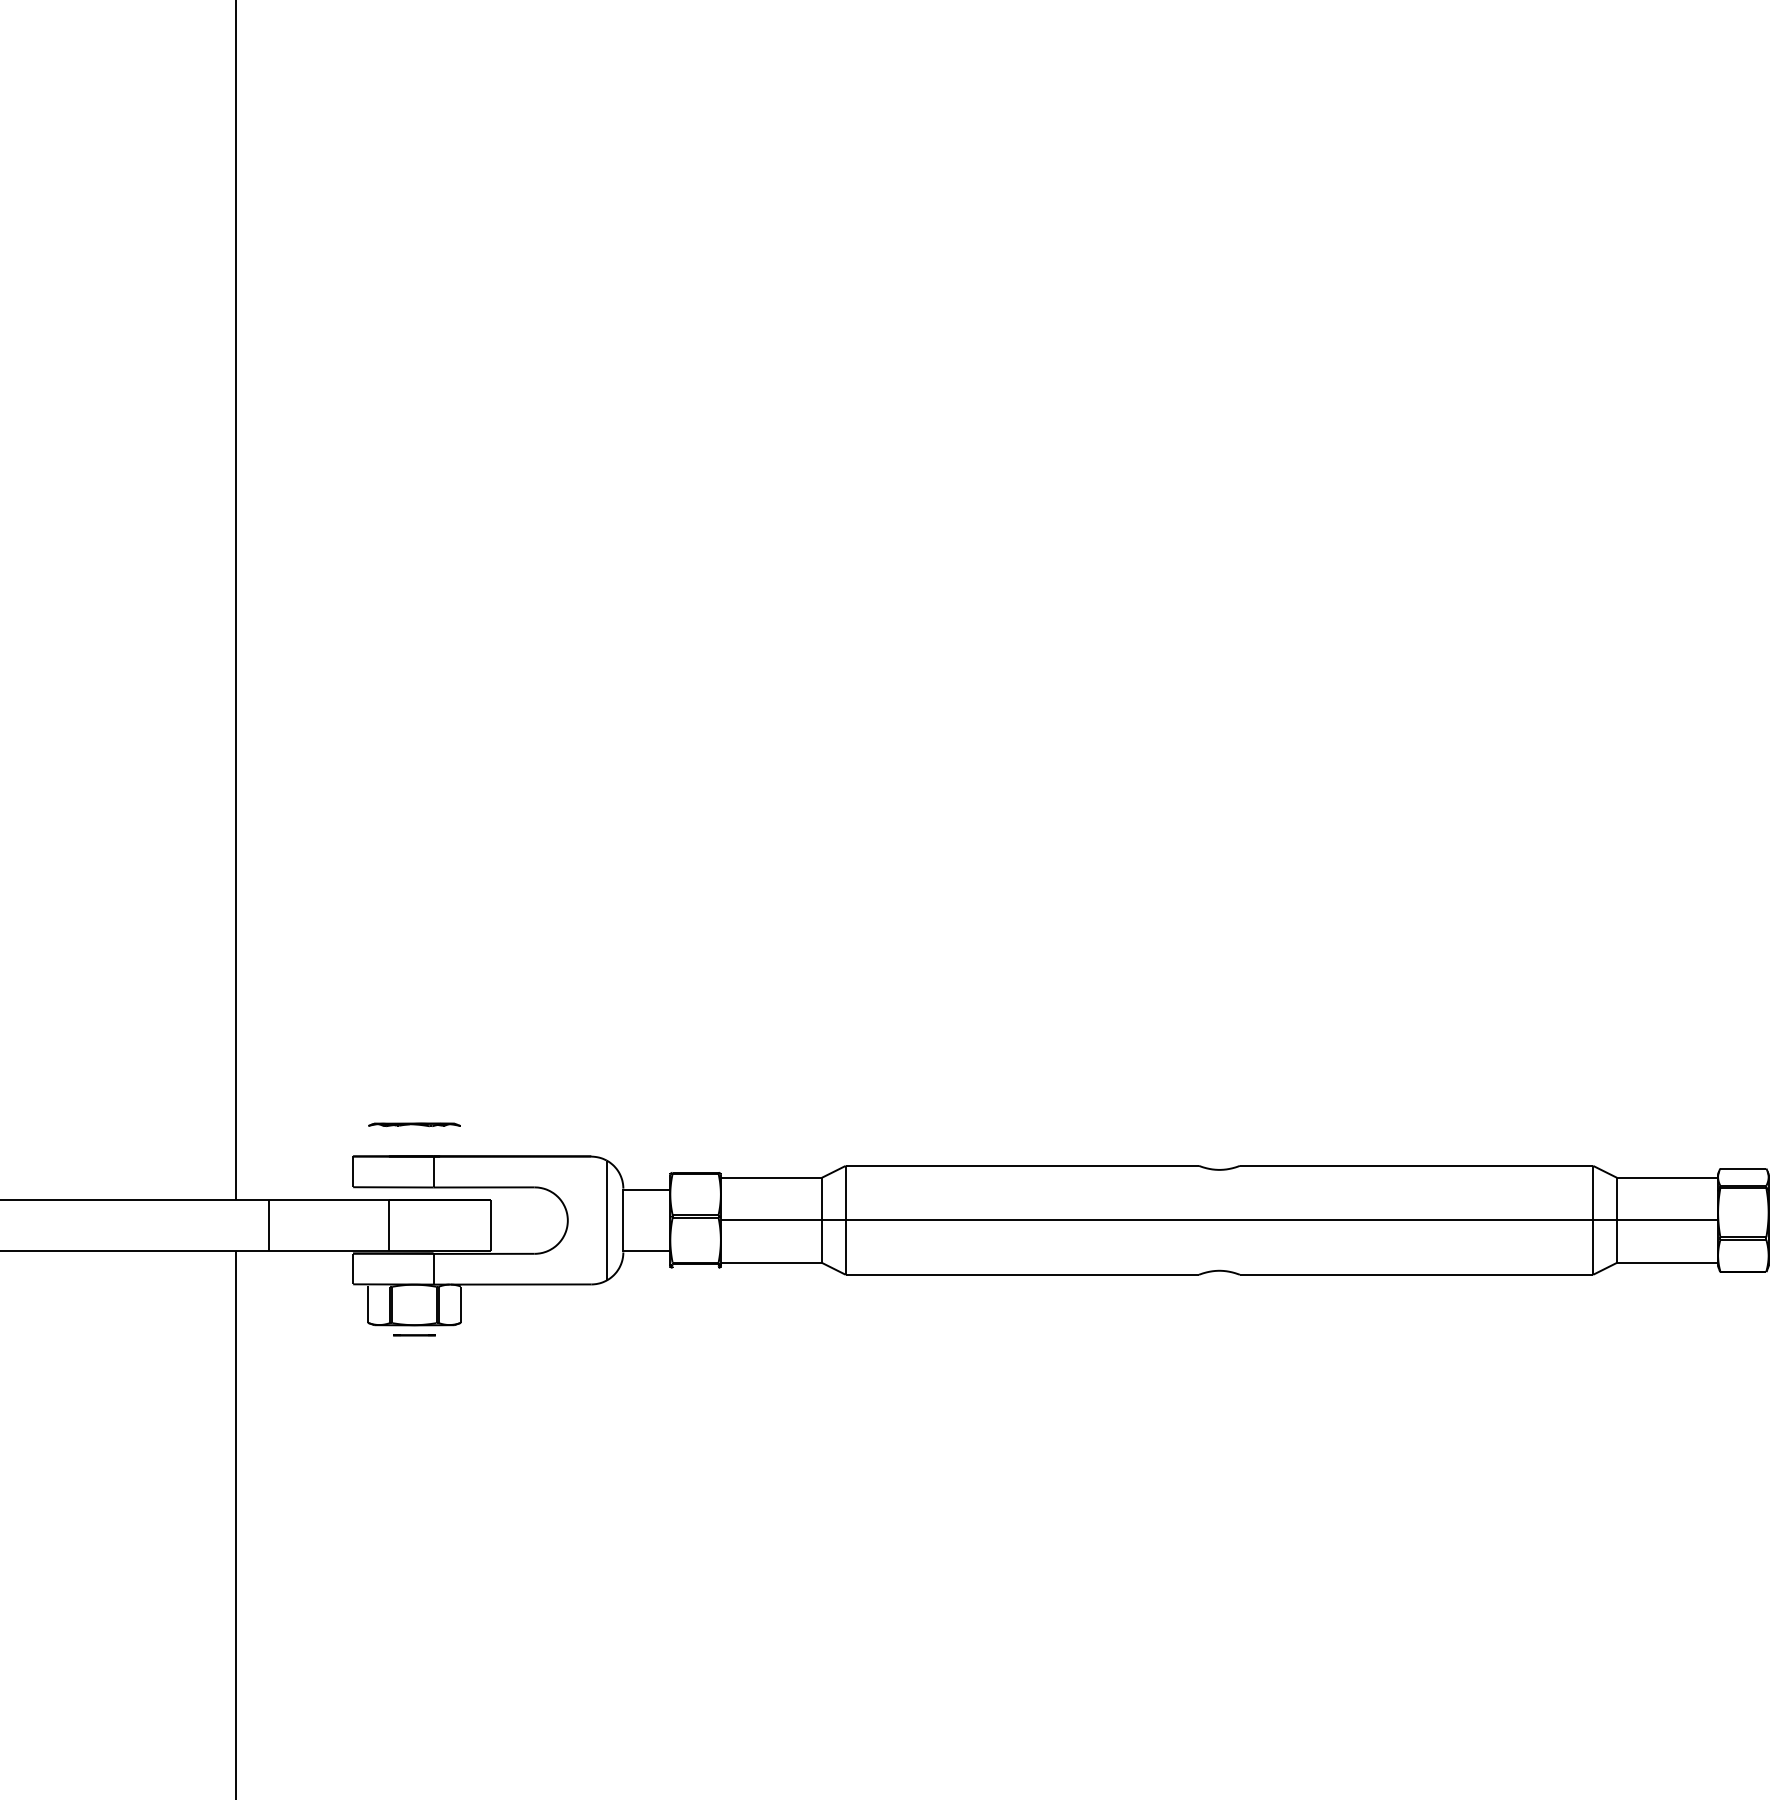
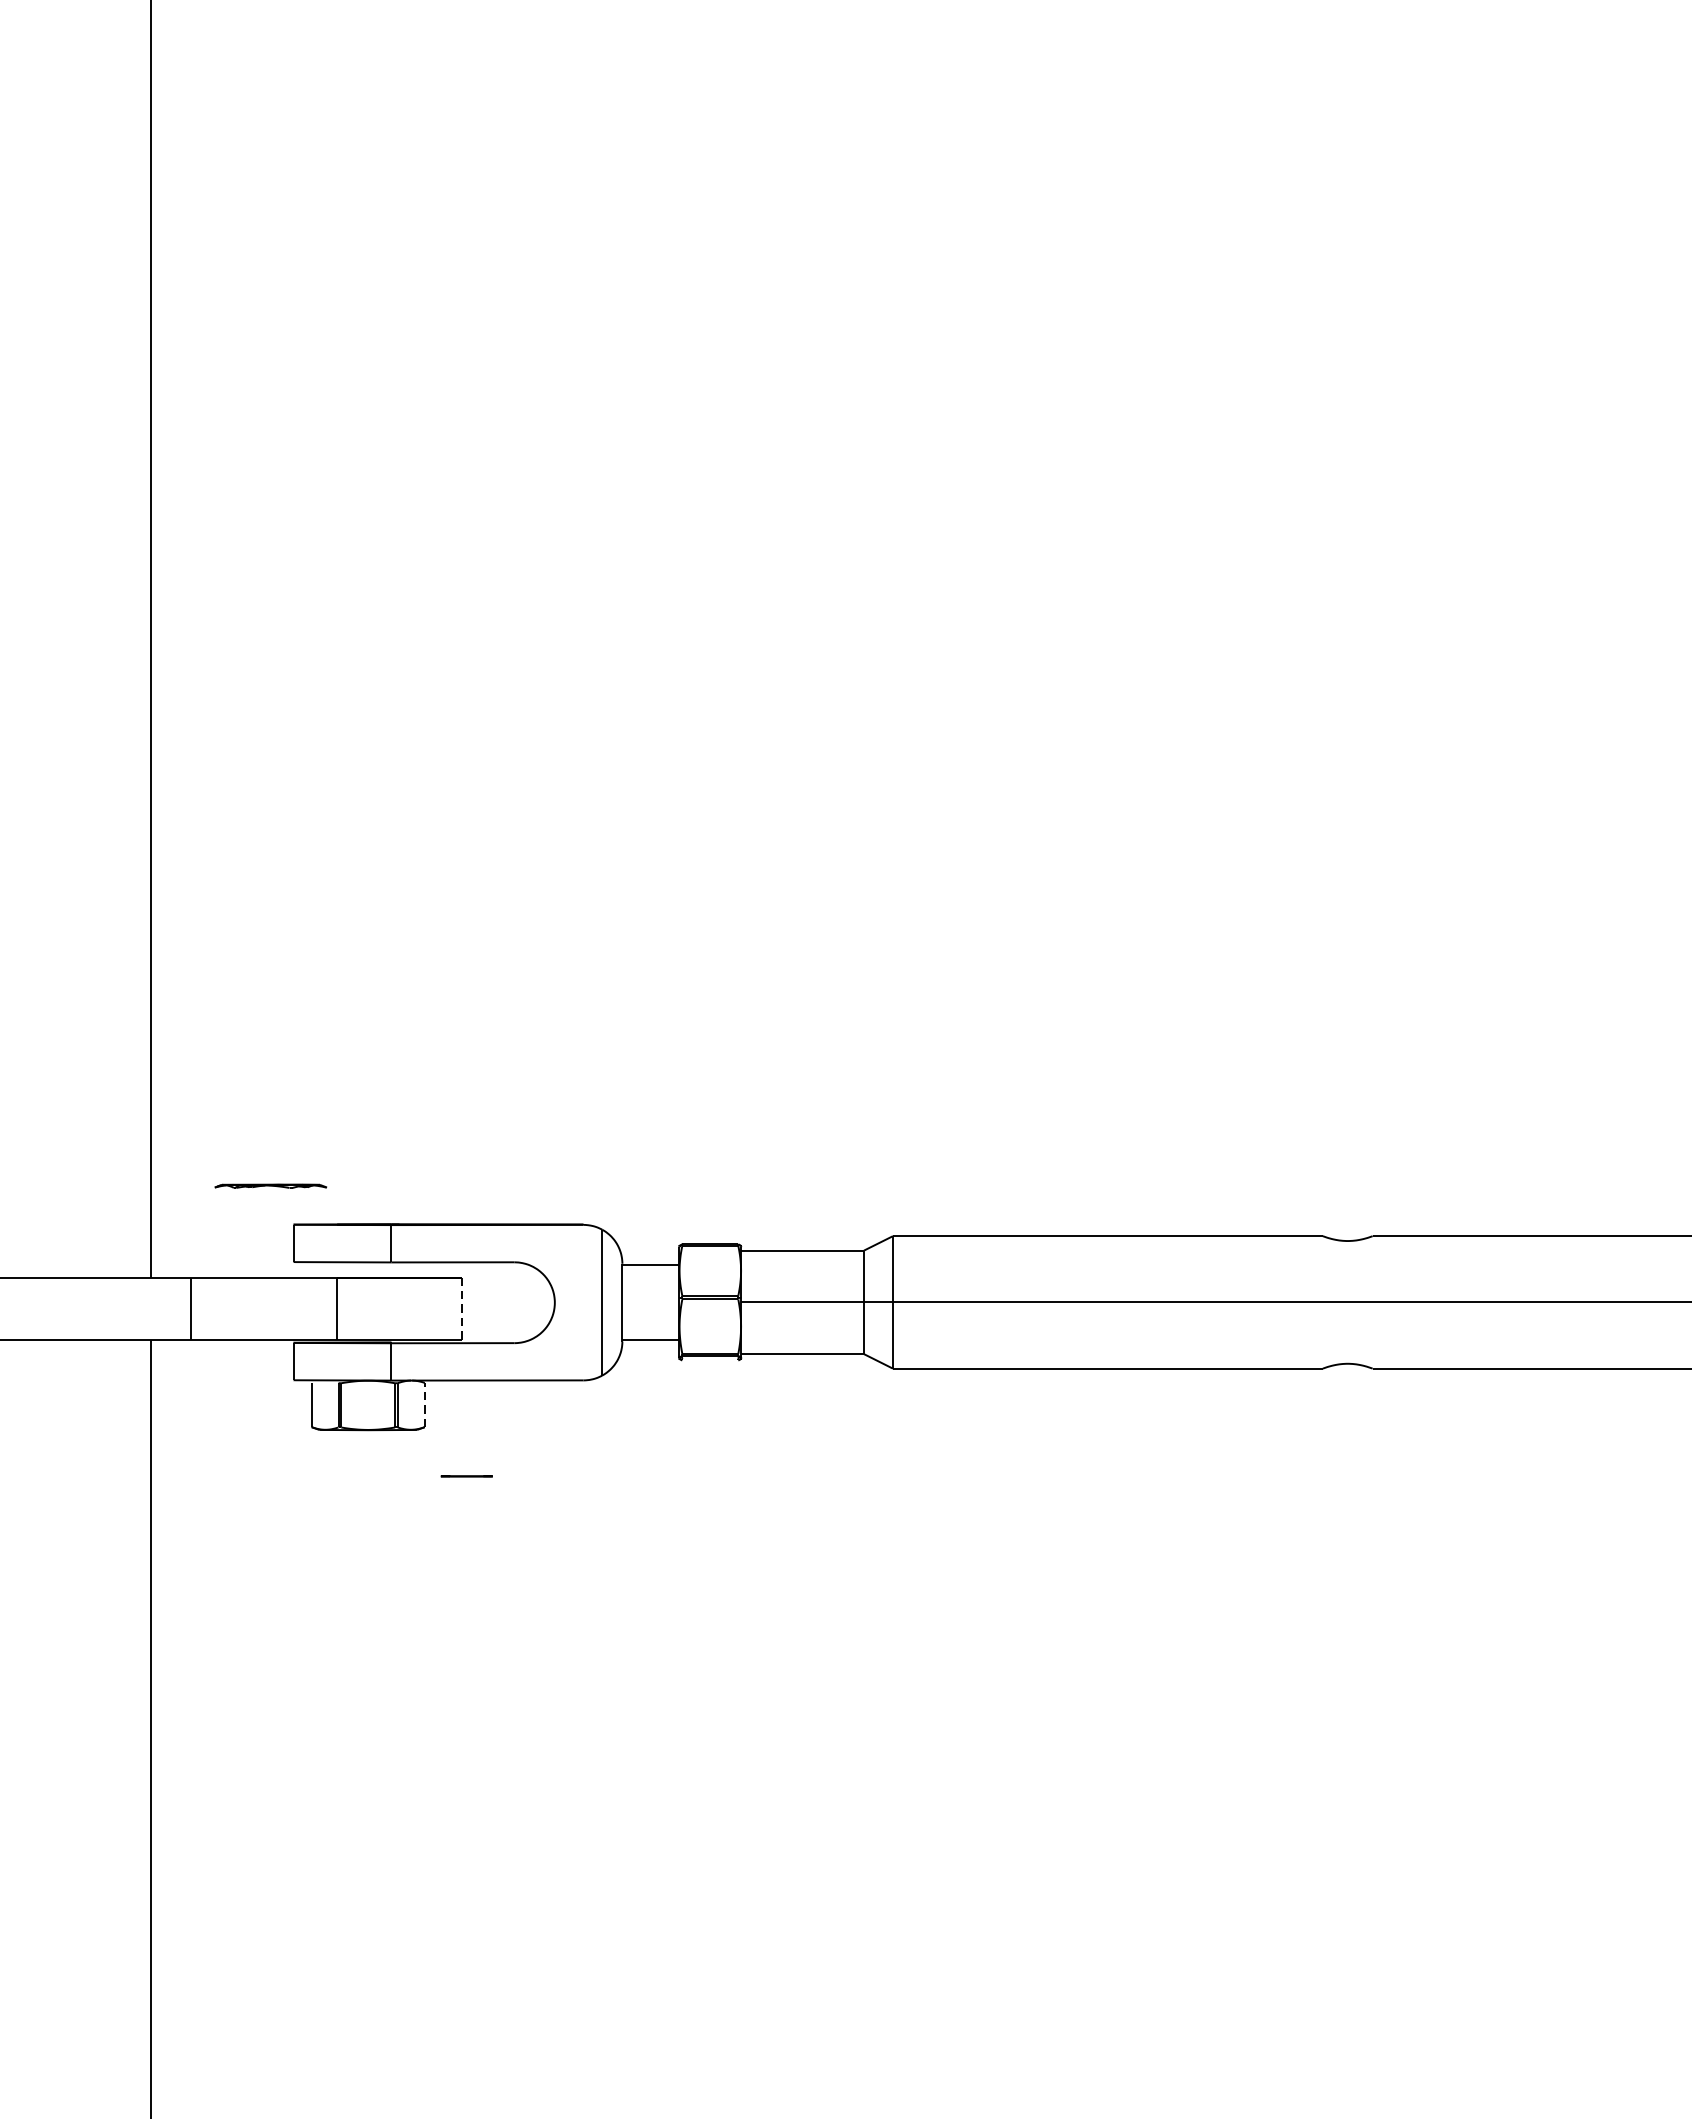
part: (414, 1124) -> (270, 1185), moved
line: (491, 1225) -> (461, 1308), solid -> dashed
line: (460, 1304) -> (424, 1404), solid -> dashed
line: (414, 1335) -> (466, 1476), moved

